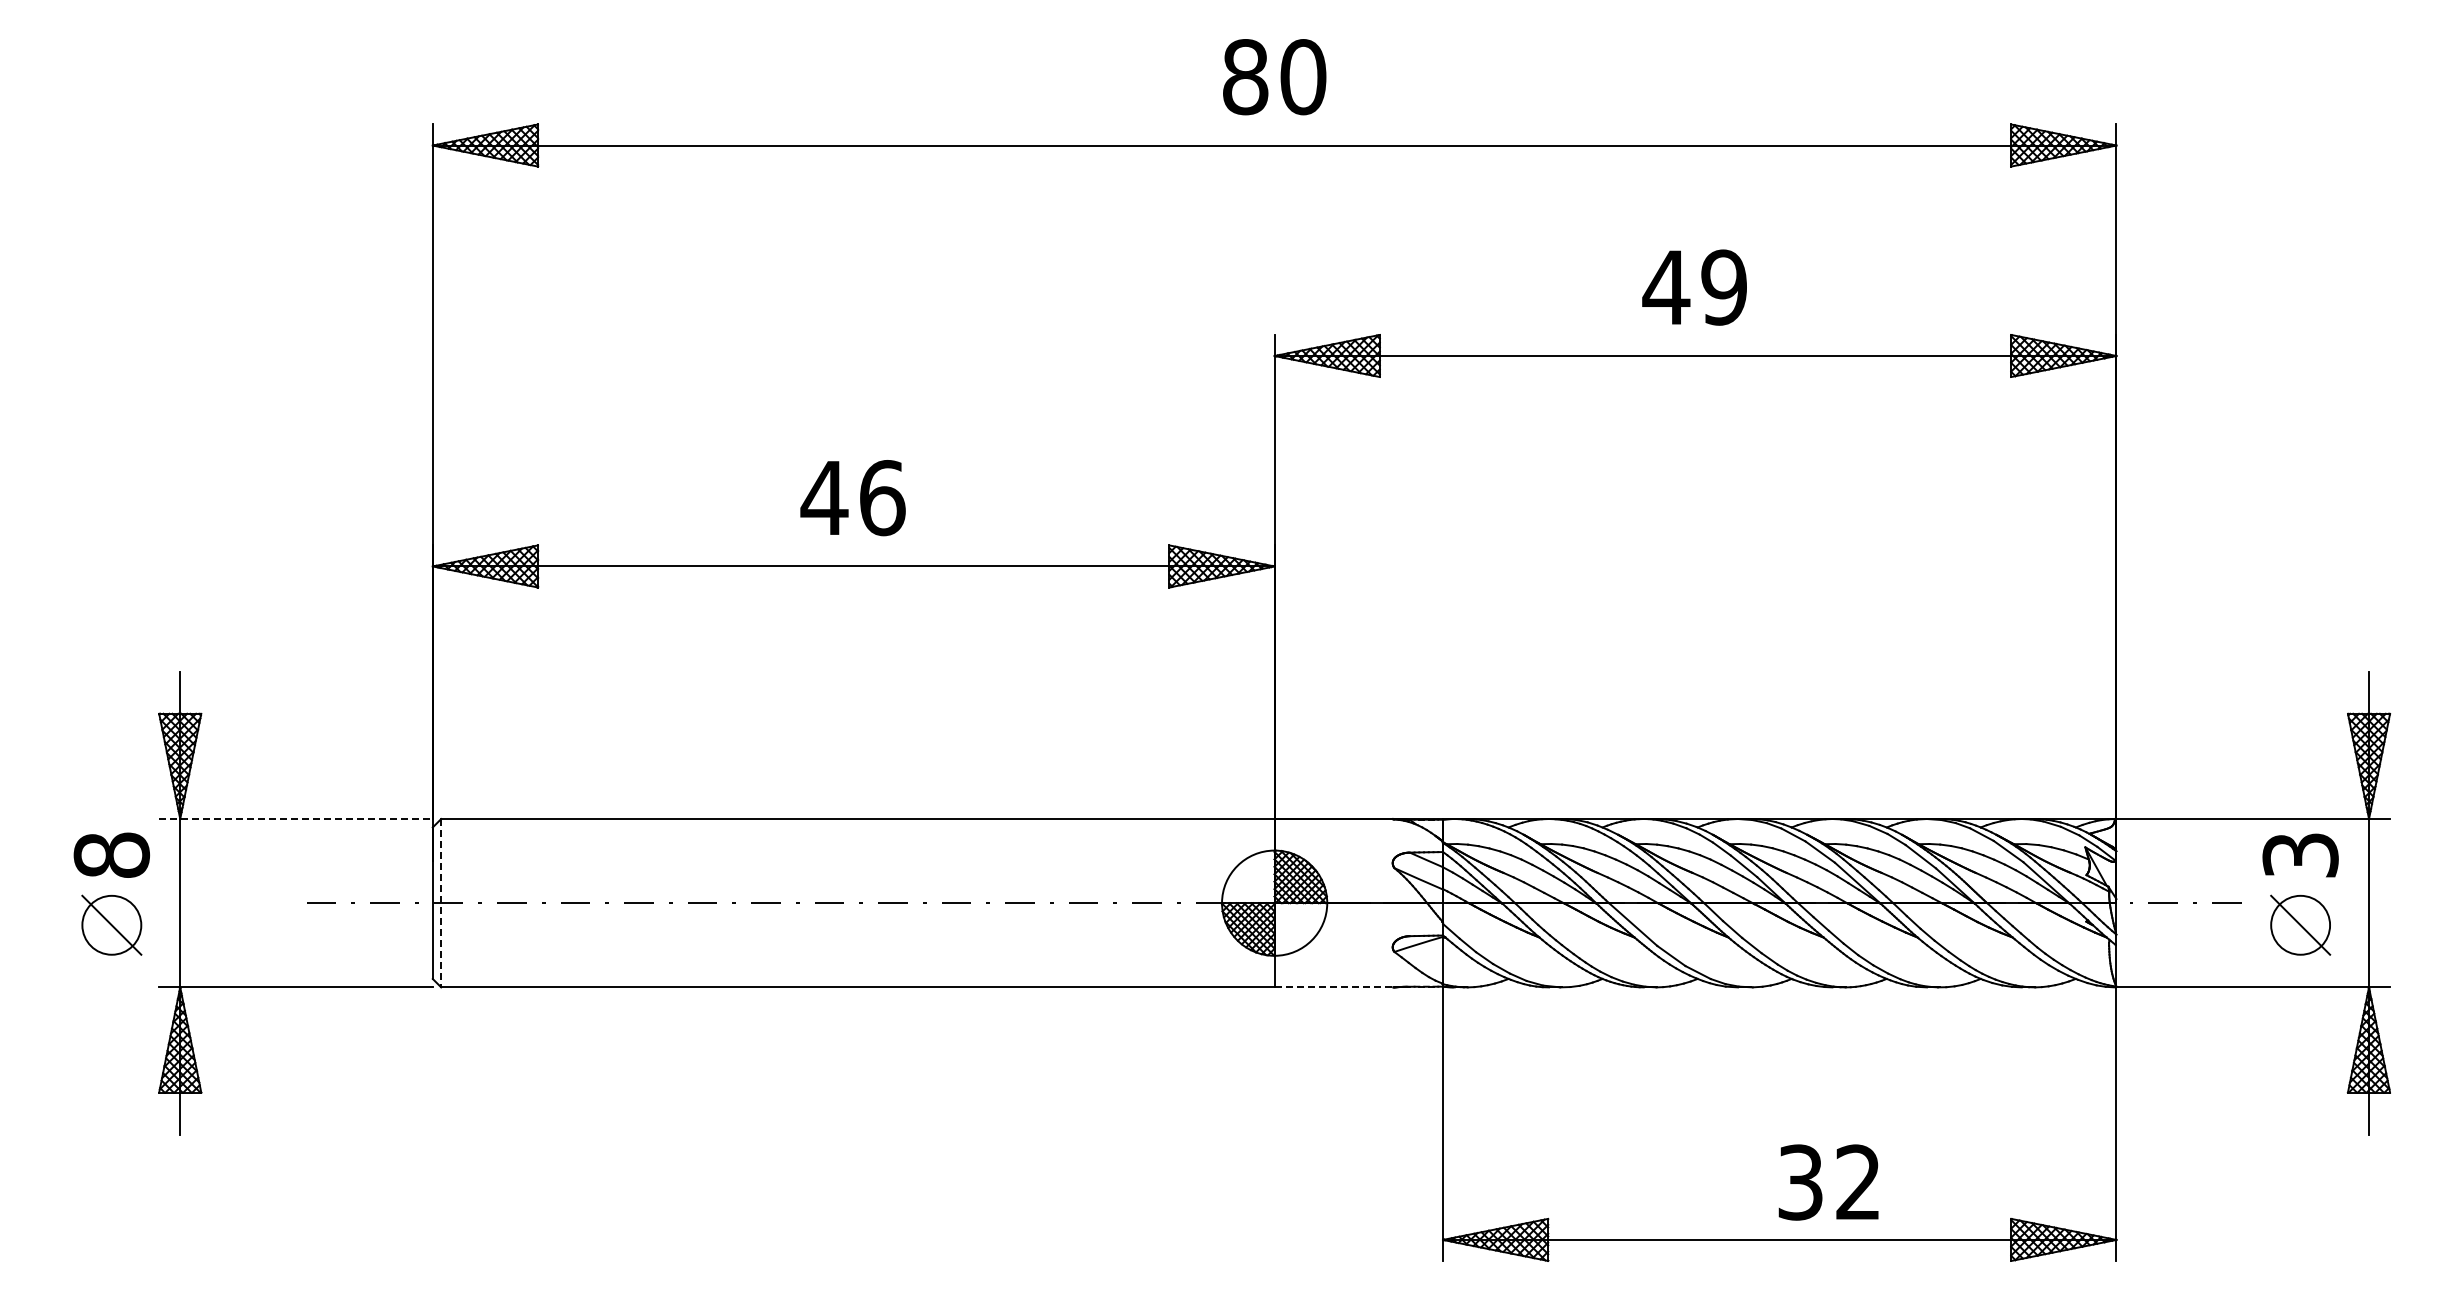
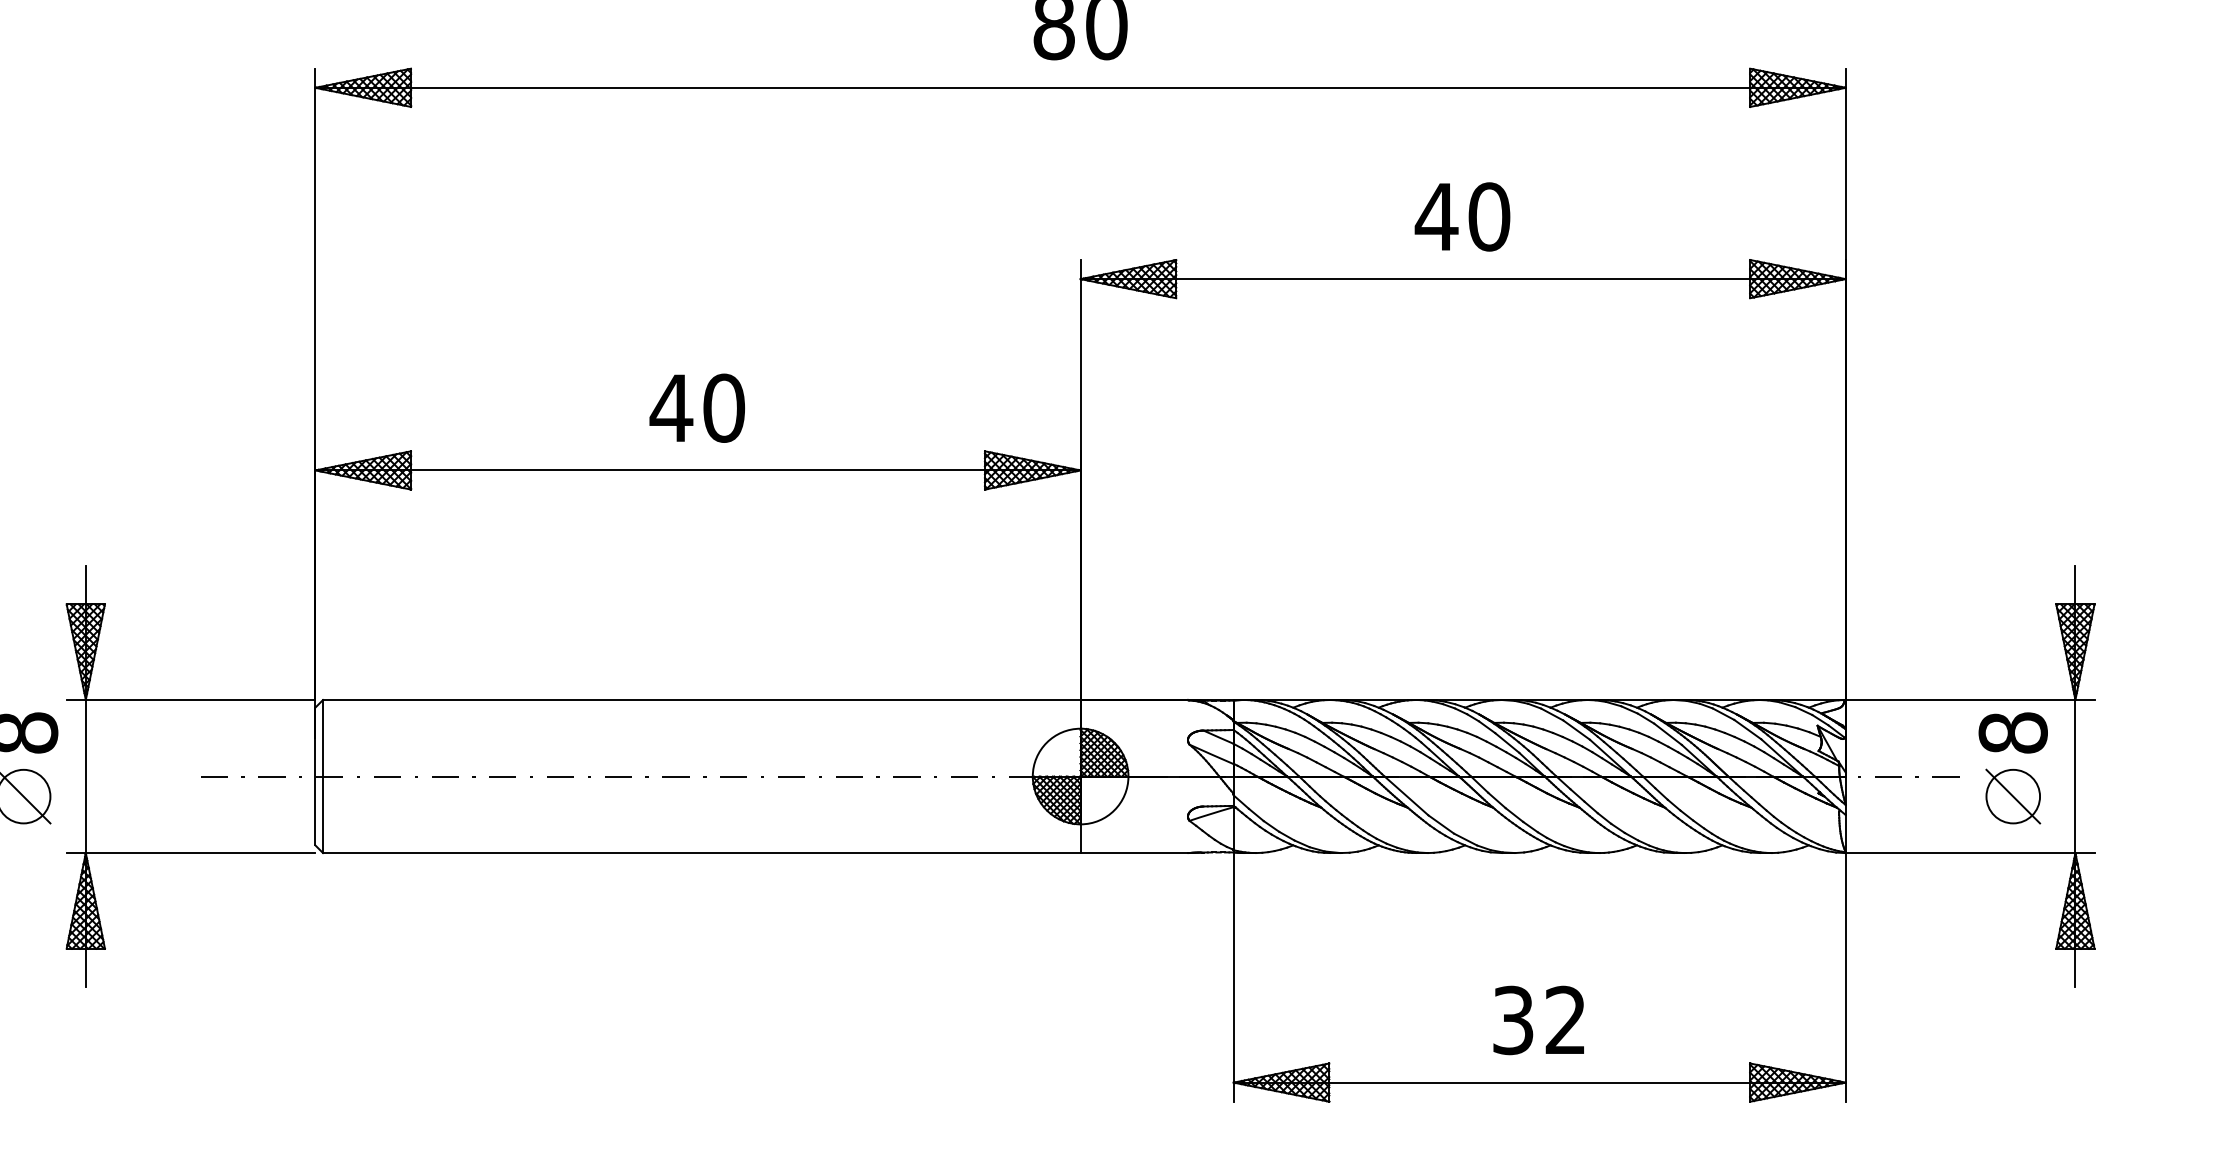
text: (1724, 287) -> (1489, 216), 49 -> 40
text: (882, 498) -> (724, 408), 46 -> 40
line: (296, 819) -> (191, 700), dashed -> solid
text: (2300, 854) -> (2013, 732), 3 -> 8
line: (441, 903) -> (323, 776), dashed -> solid
line: (1334, 987) -> (1135, 853), dashed -> solid
text: (1828, 1182) -> (1538, 1020), moved

